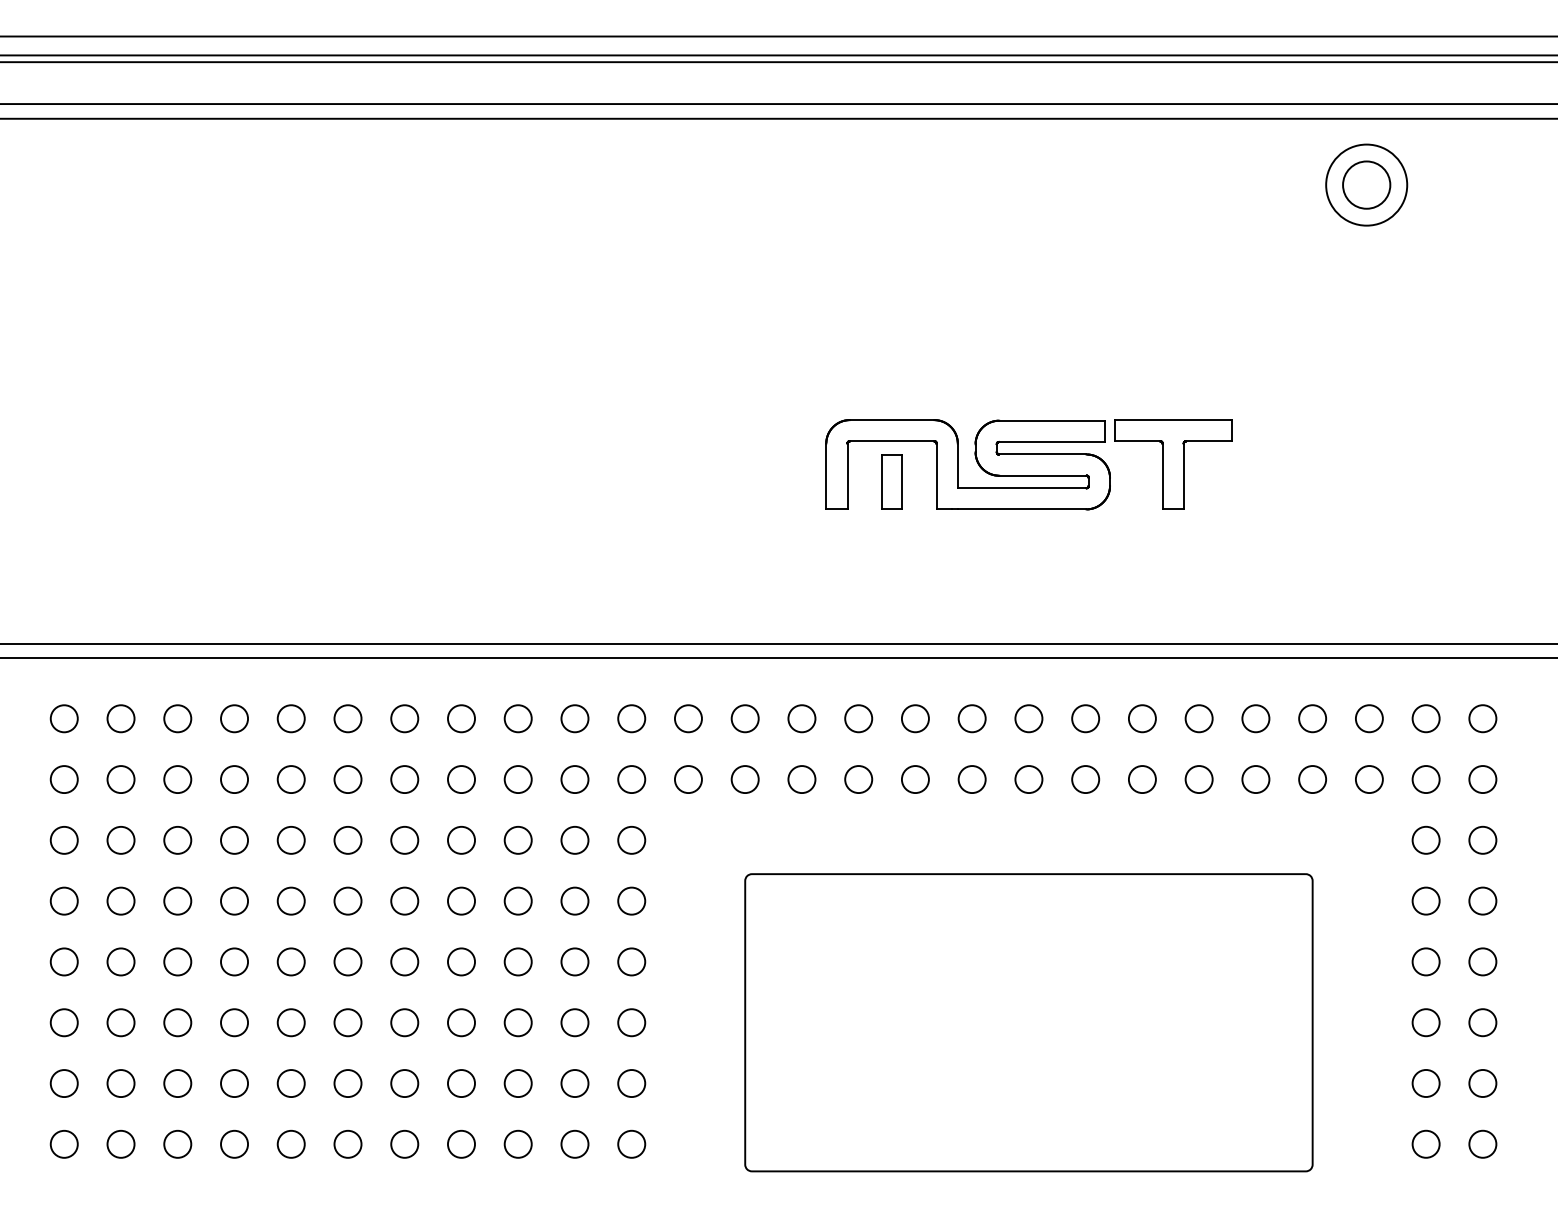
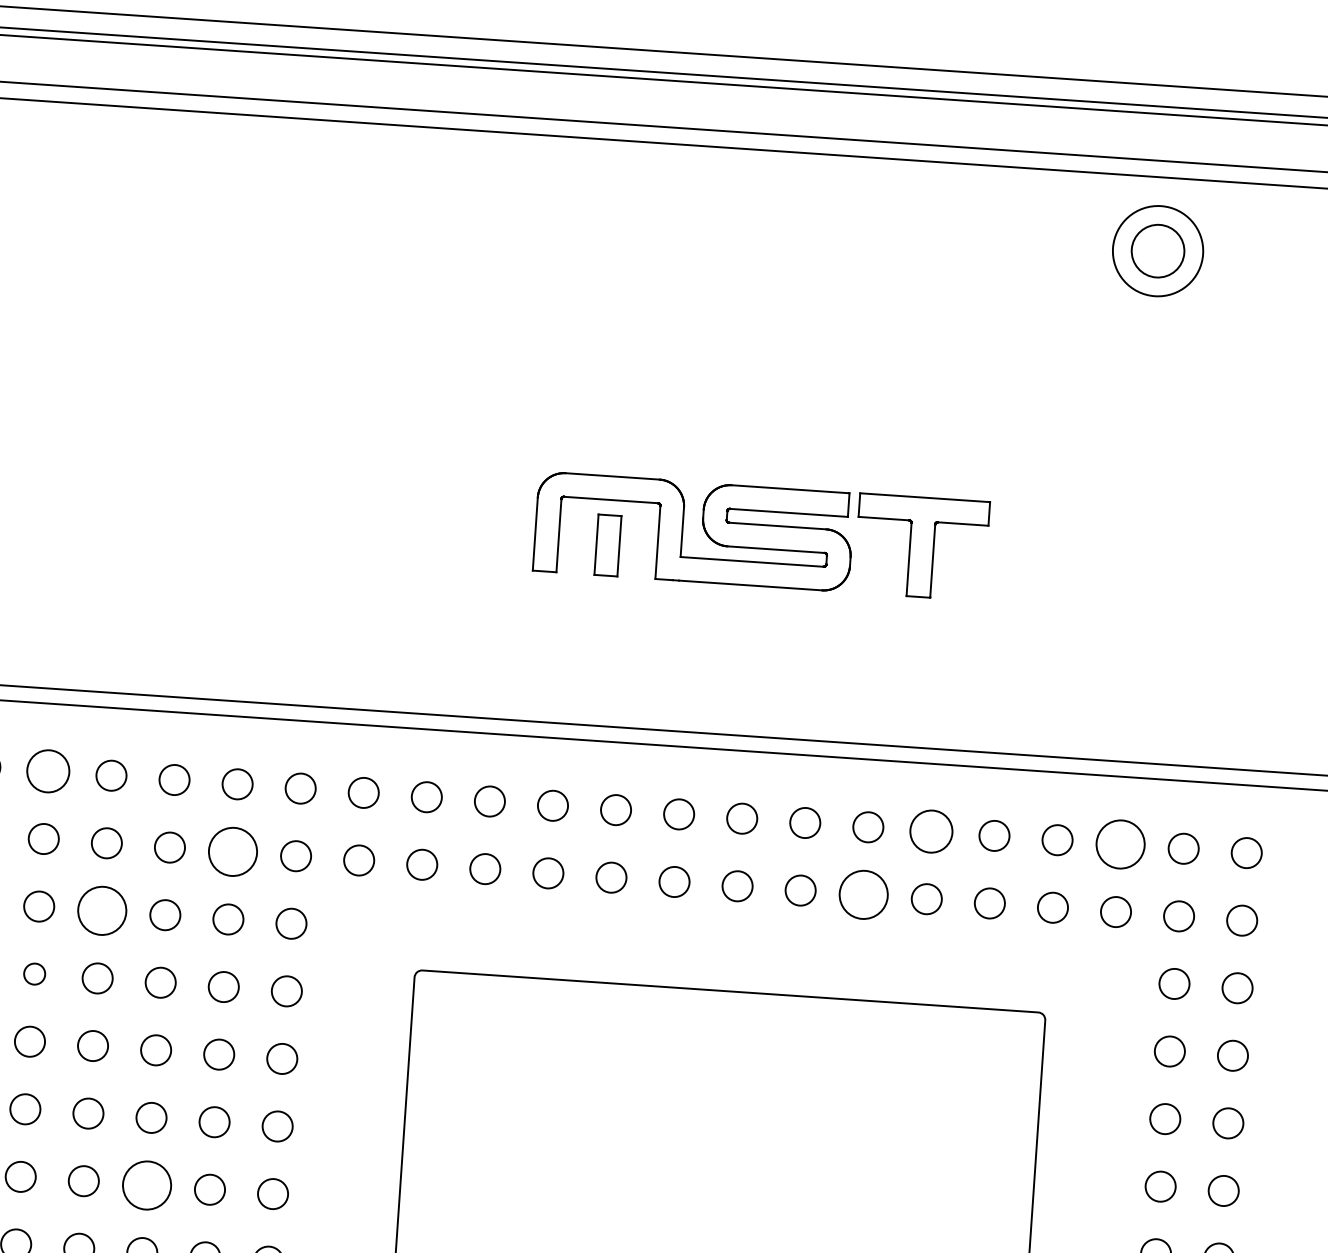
circle: (404, 718) -> (48, 771), size x1.4
circle: (1198, 718) -> (930, 831), size x1.4
circle: (1368, 718) -> (1119, 844), size x1.6
circle: (574, 779) -> (232, 851), size x1.6
circle: (1141, 779) -> (862, 894), size x1.6
circle: (461, 839) -> (102, 909), size x1.6
circle: (404, 900) -> (34, 973), size x0.7
circle: (517, 1083) -> (146, 1185), size x1.6

